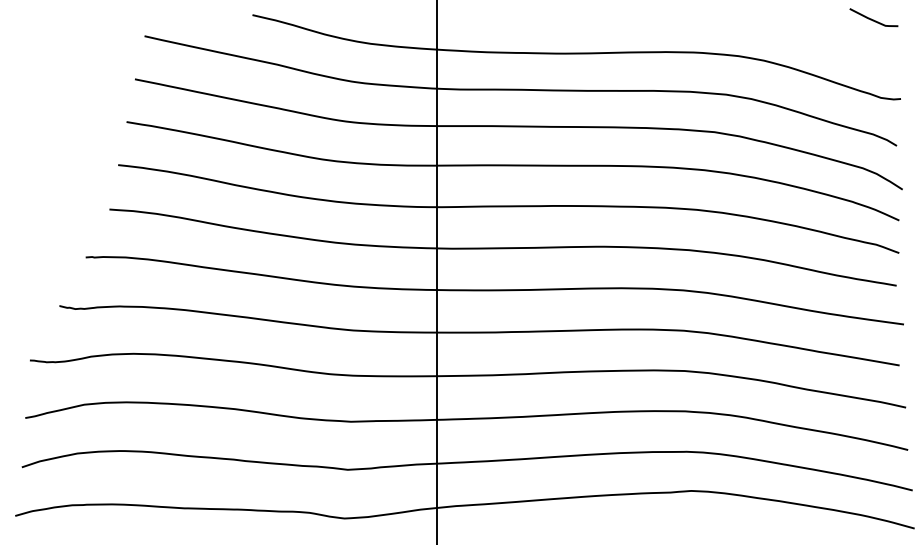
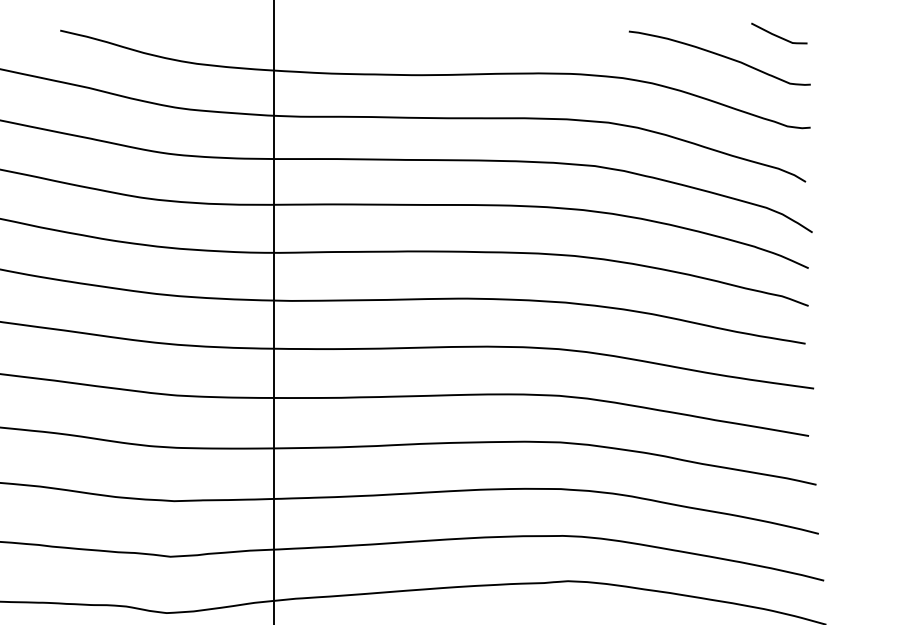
curve: (822, 37) -> (719, 56), added

